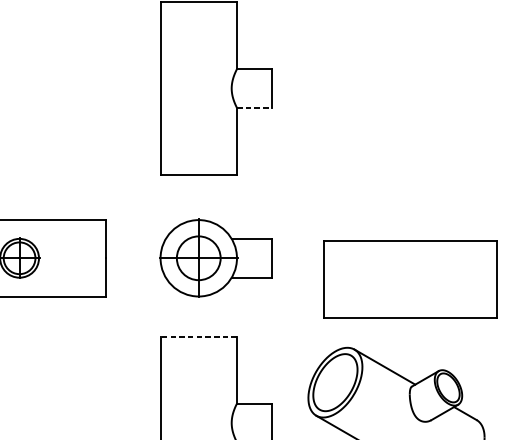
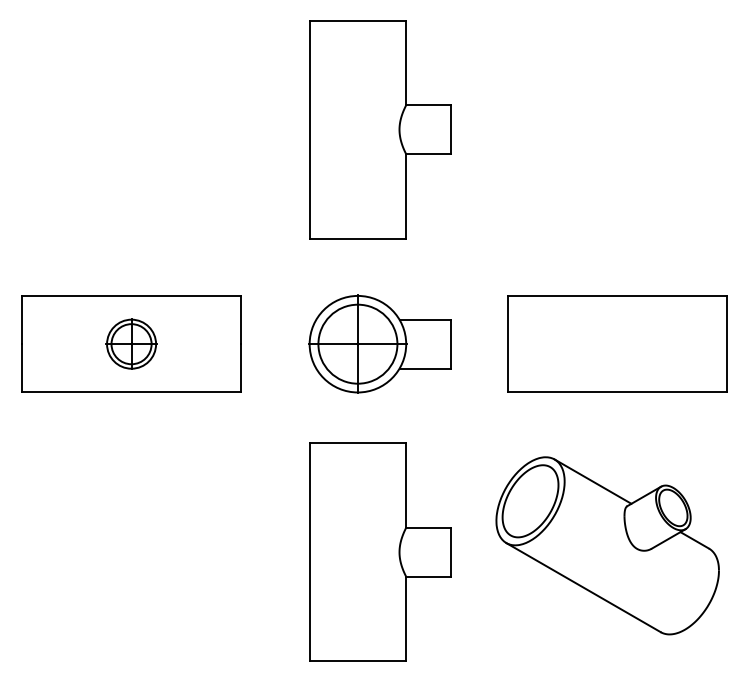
line: (254, 108) -> (428, 154), dashed -> solid
circle: (198, 257) -> (357, 343), size x1.43
part: (410, 279) -> (617, 343), moved
line: (198, 336) -> (357, 443), dashed -> solid

